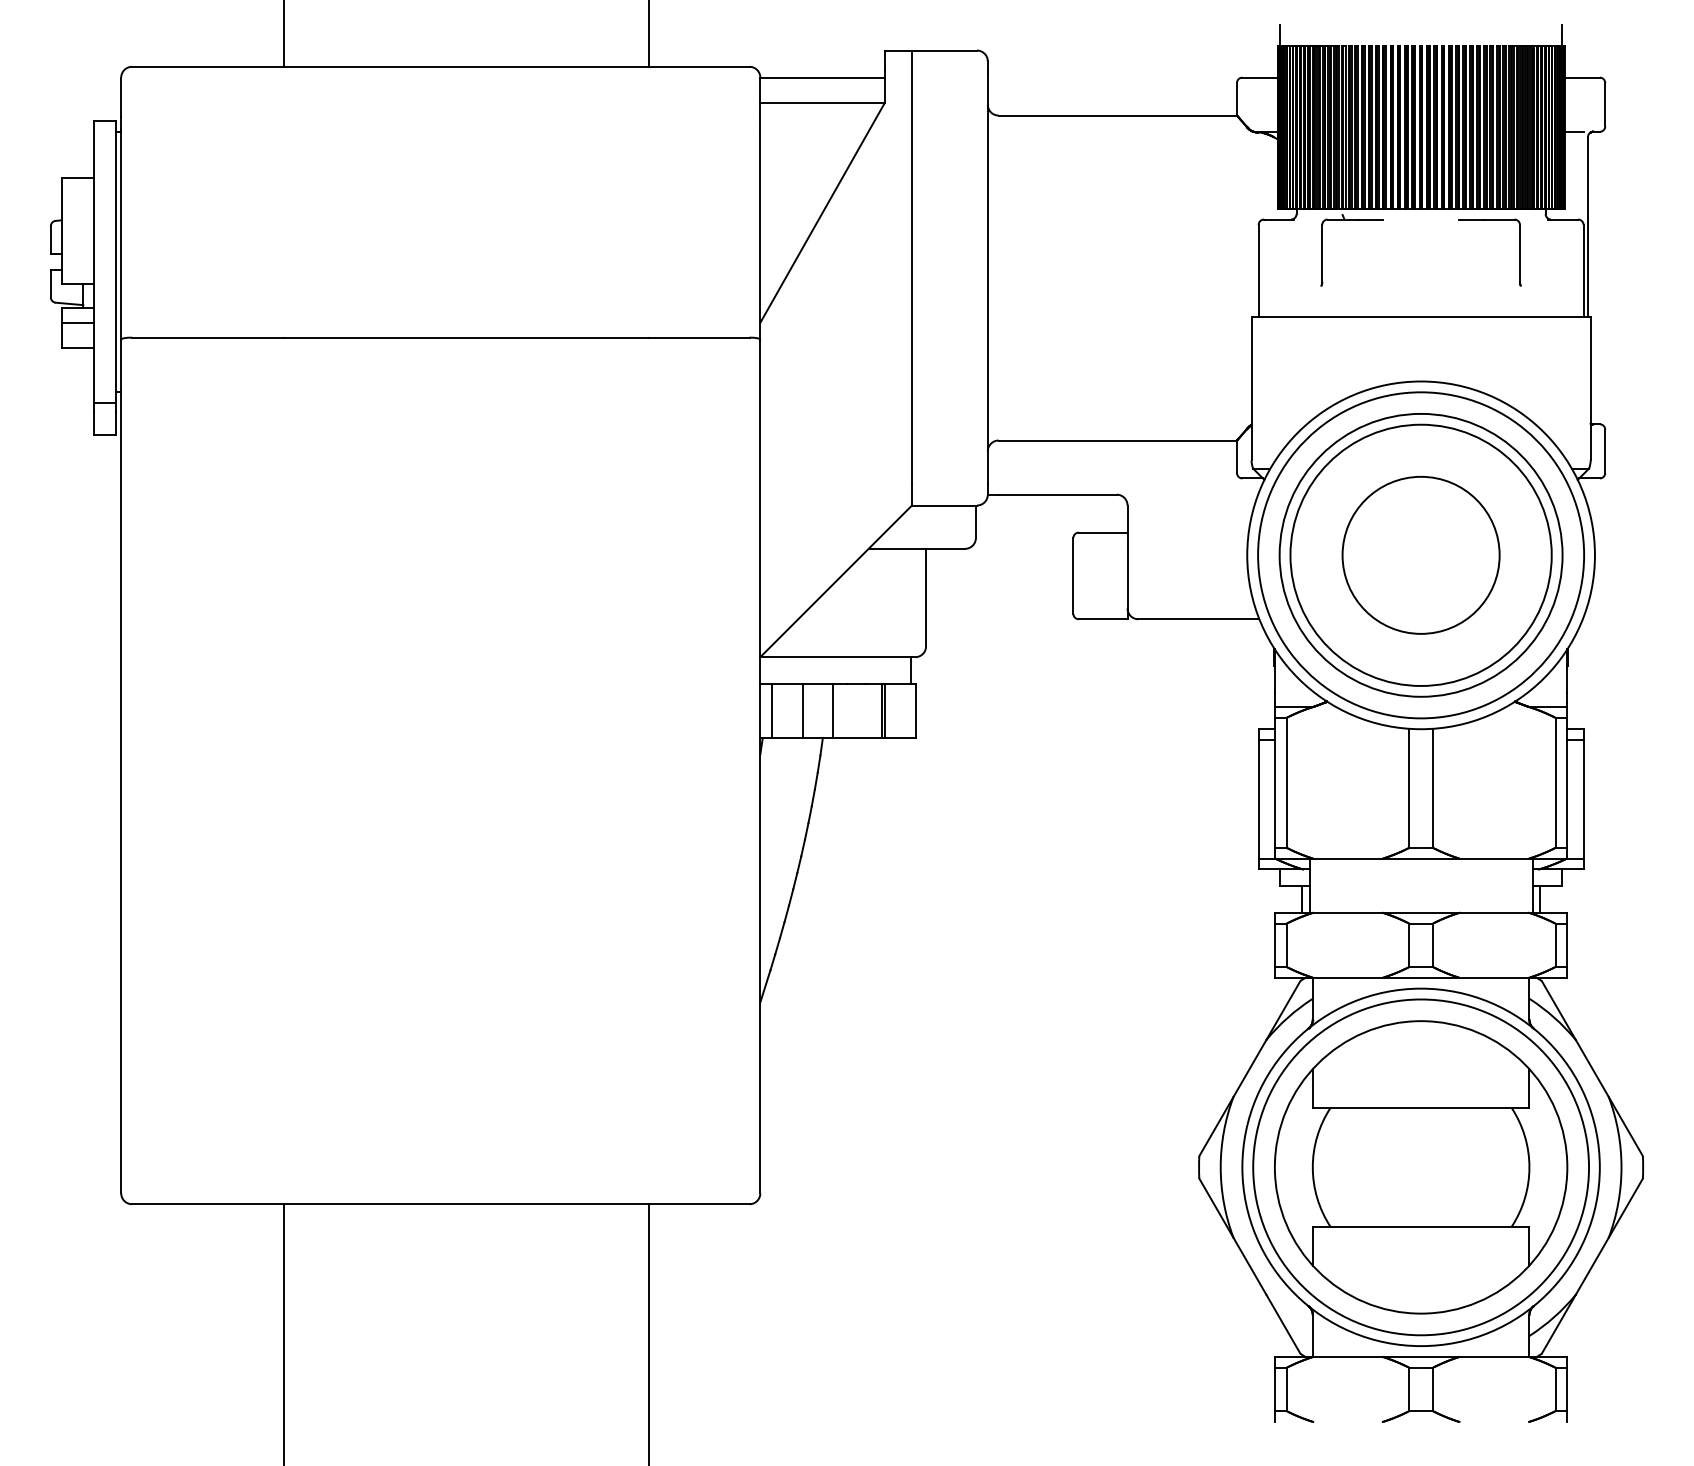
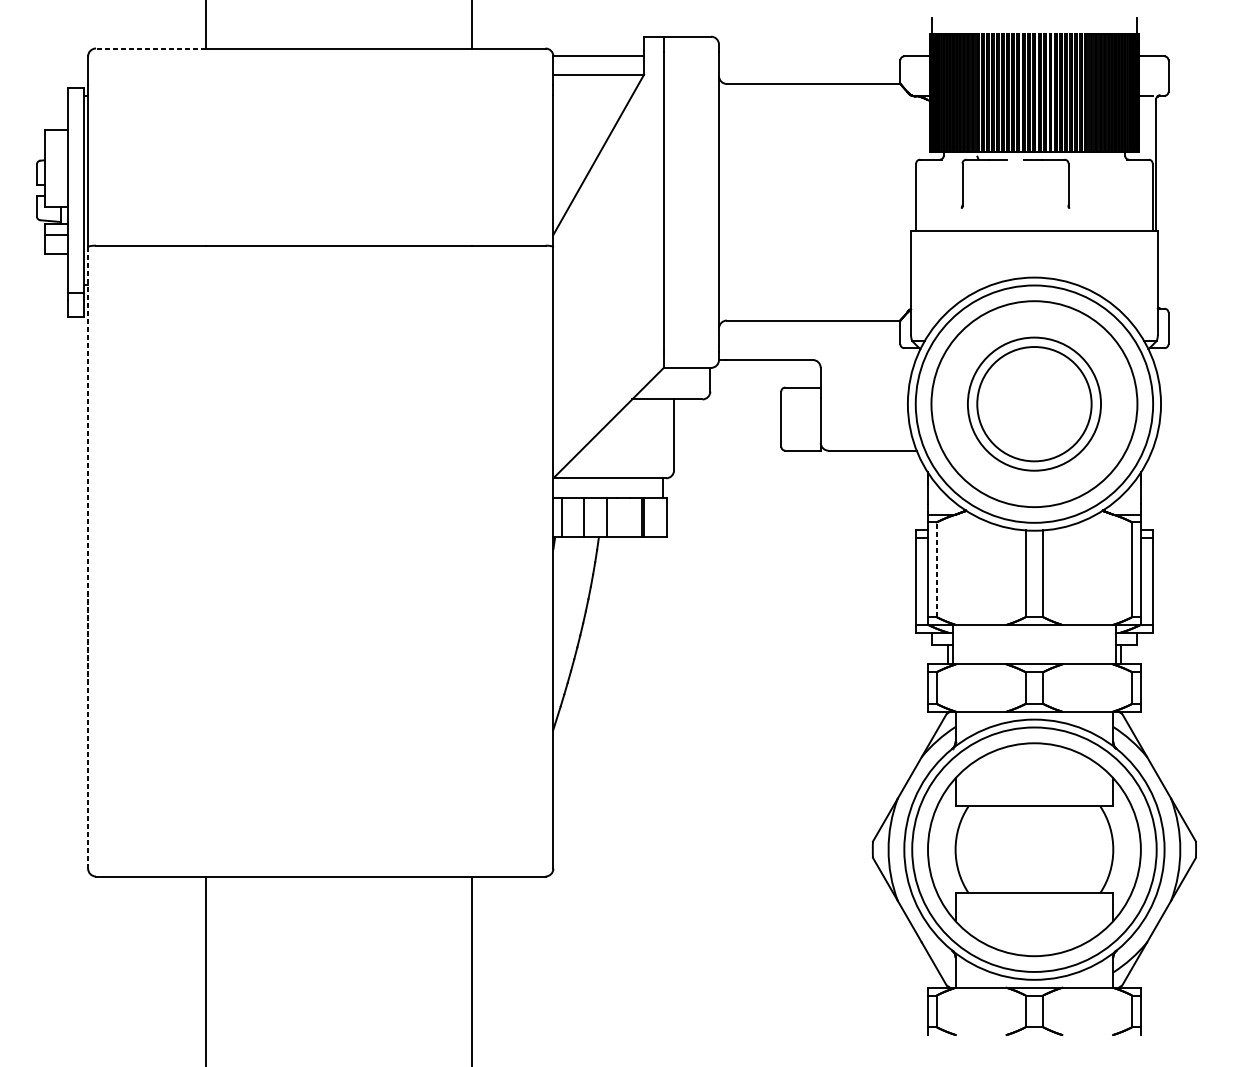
line: (207, 66) -> (150, 48), solid -> dashed
part: (1519, 252) -> (1068, 183), moved
circle: (1420, 554) -> (1034, 403), size x0.7
line: (121, 766) -> (88, 557), solid -> dashed
line: (1286, 782) -> (936, 569), solid -> dashed

